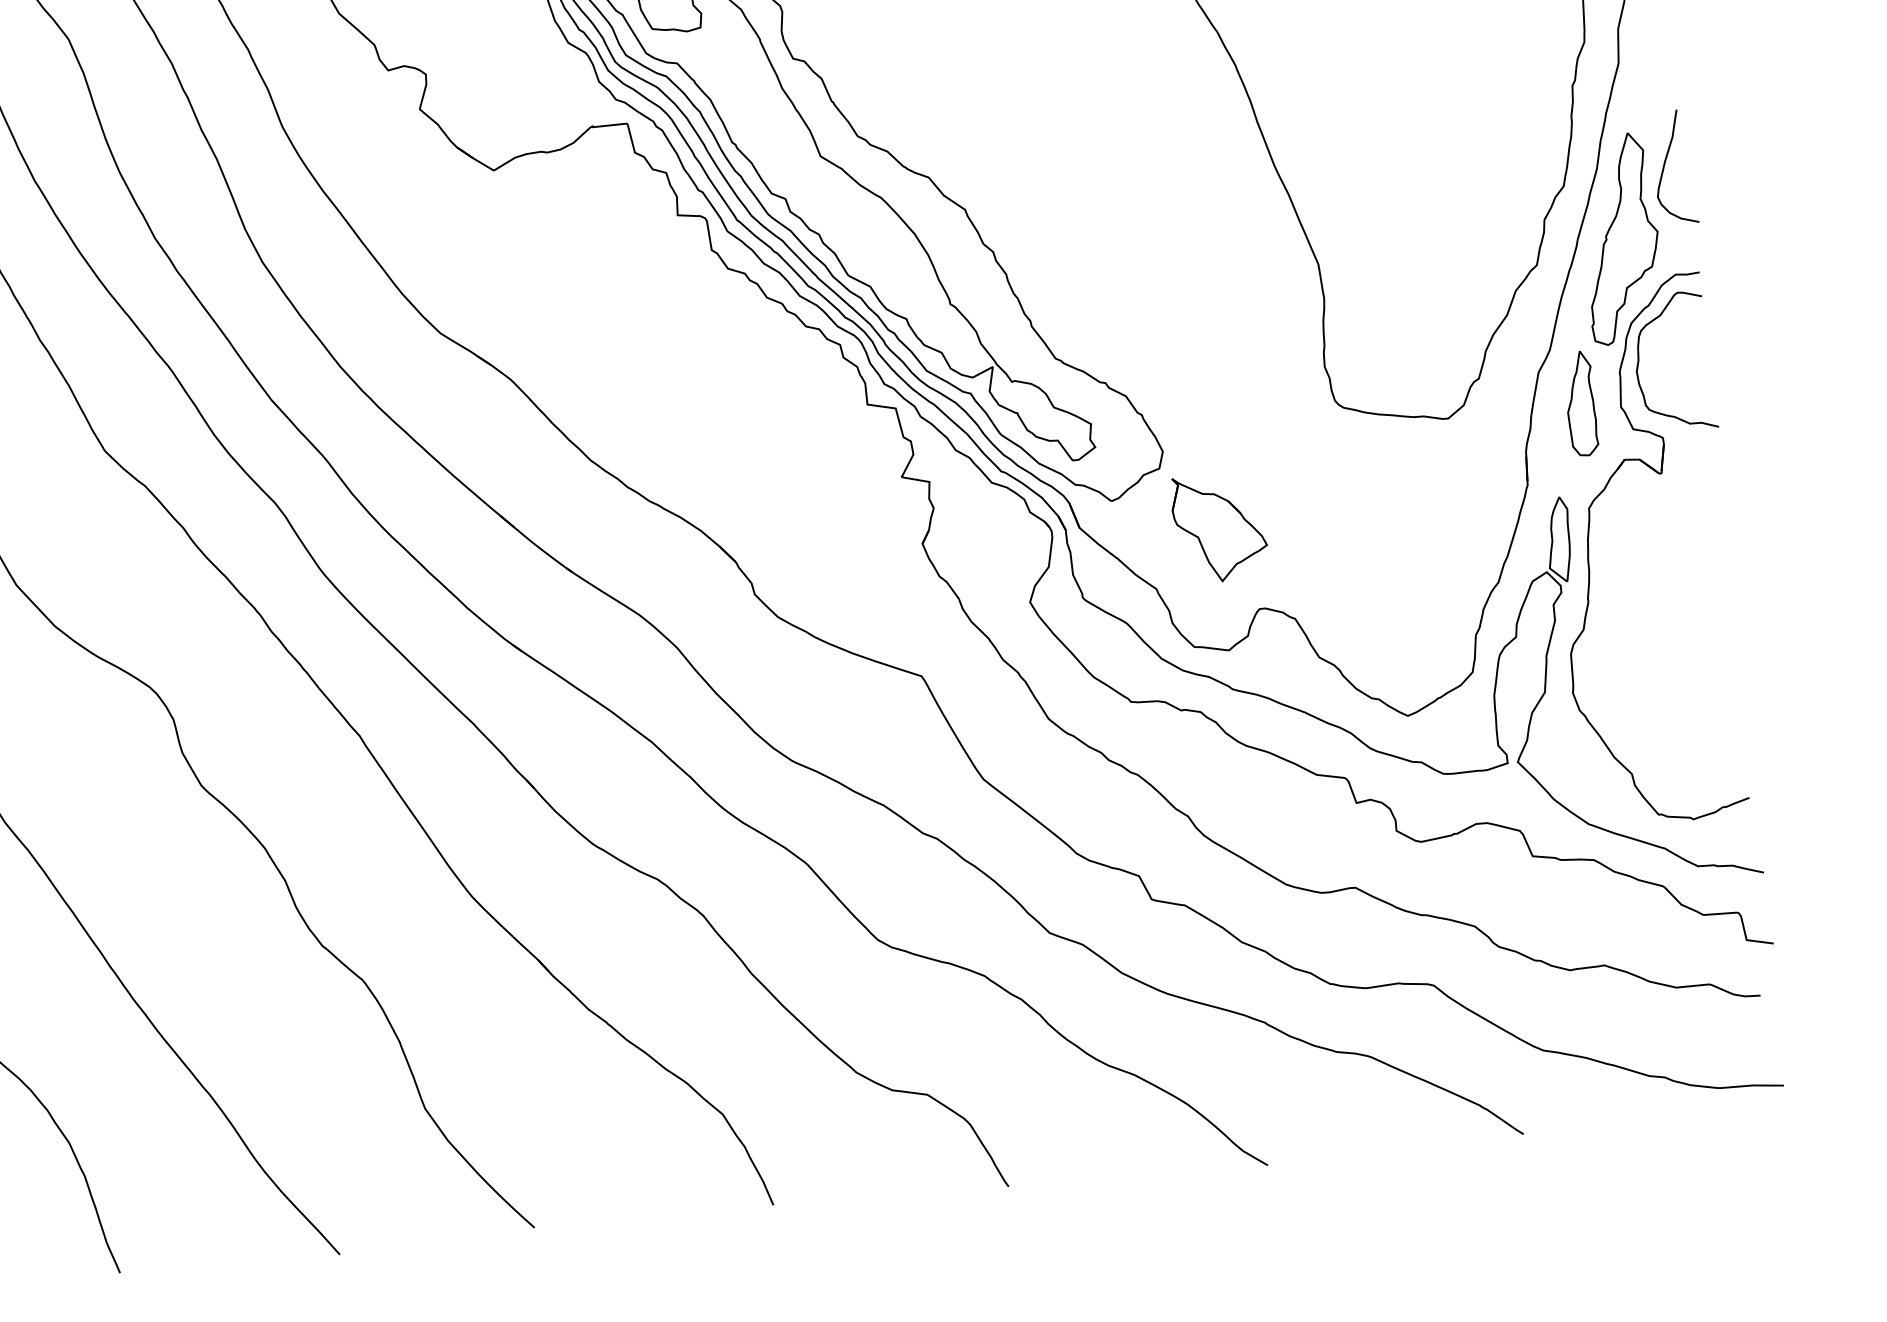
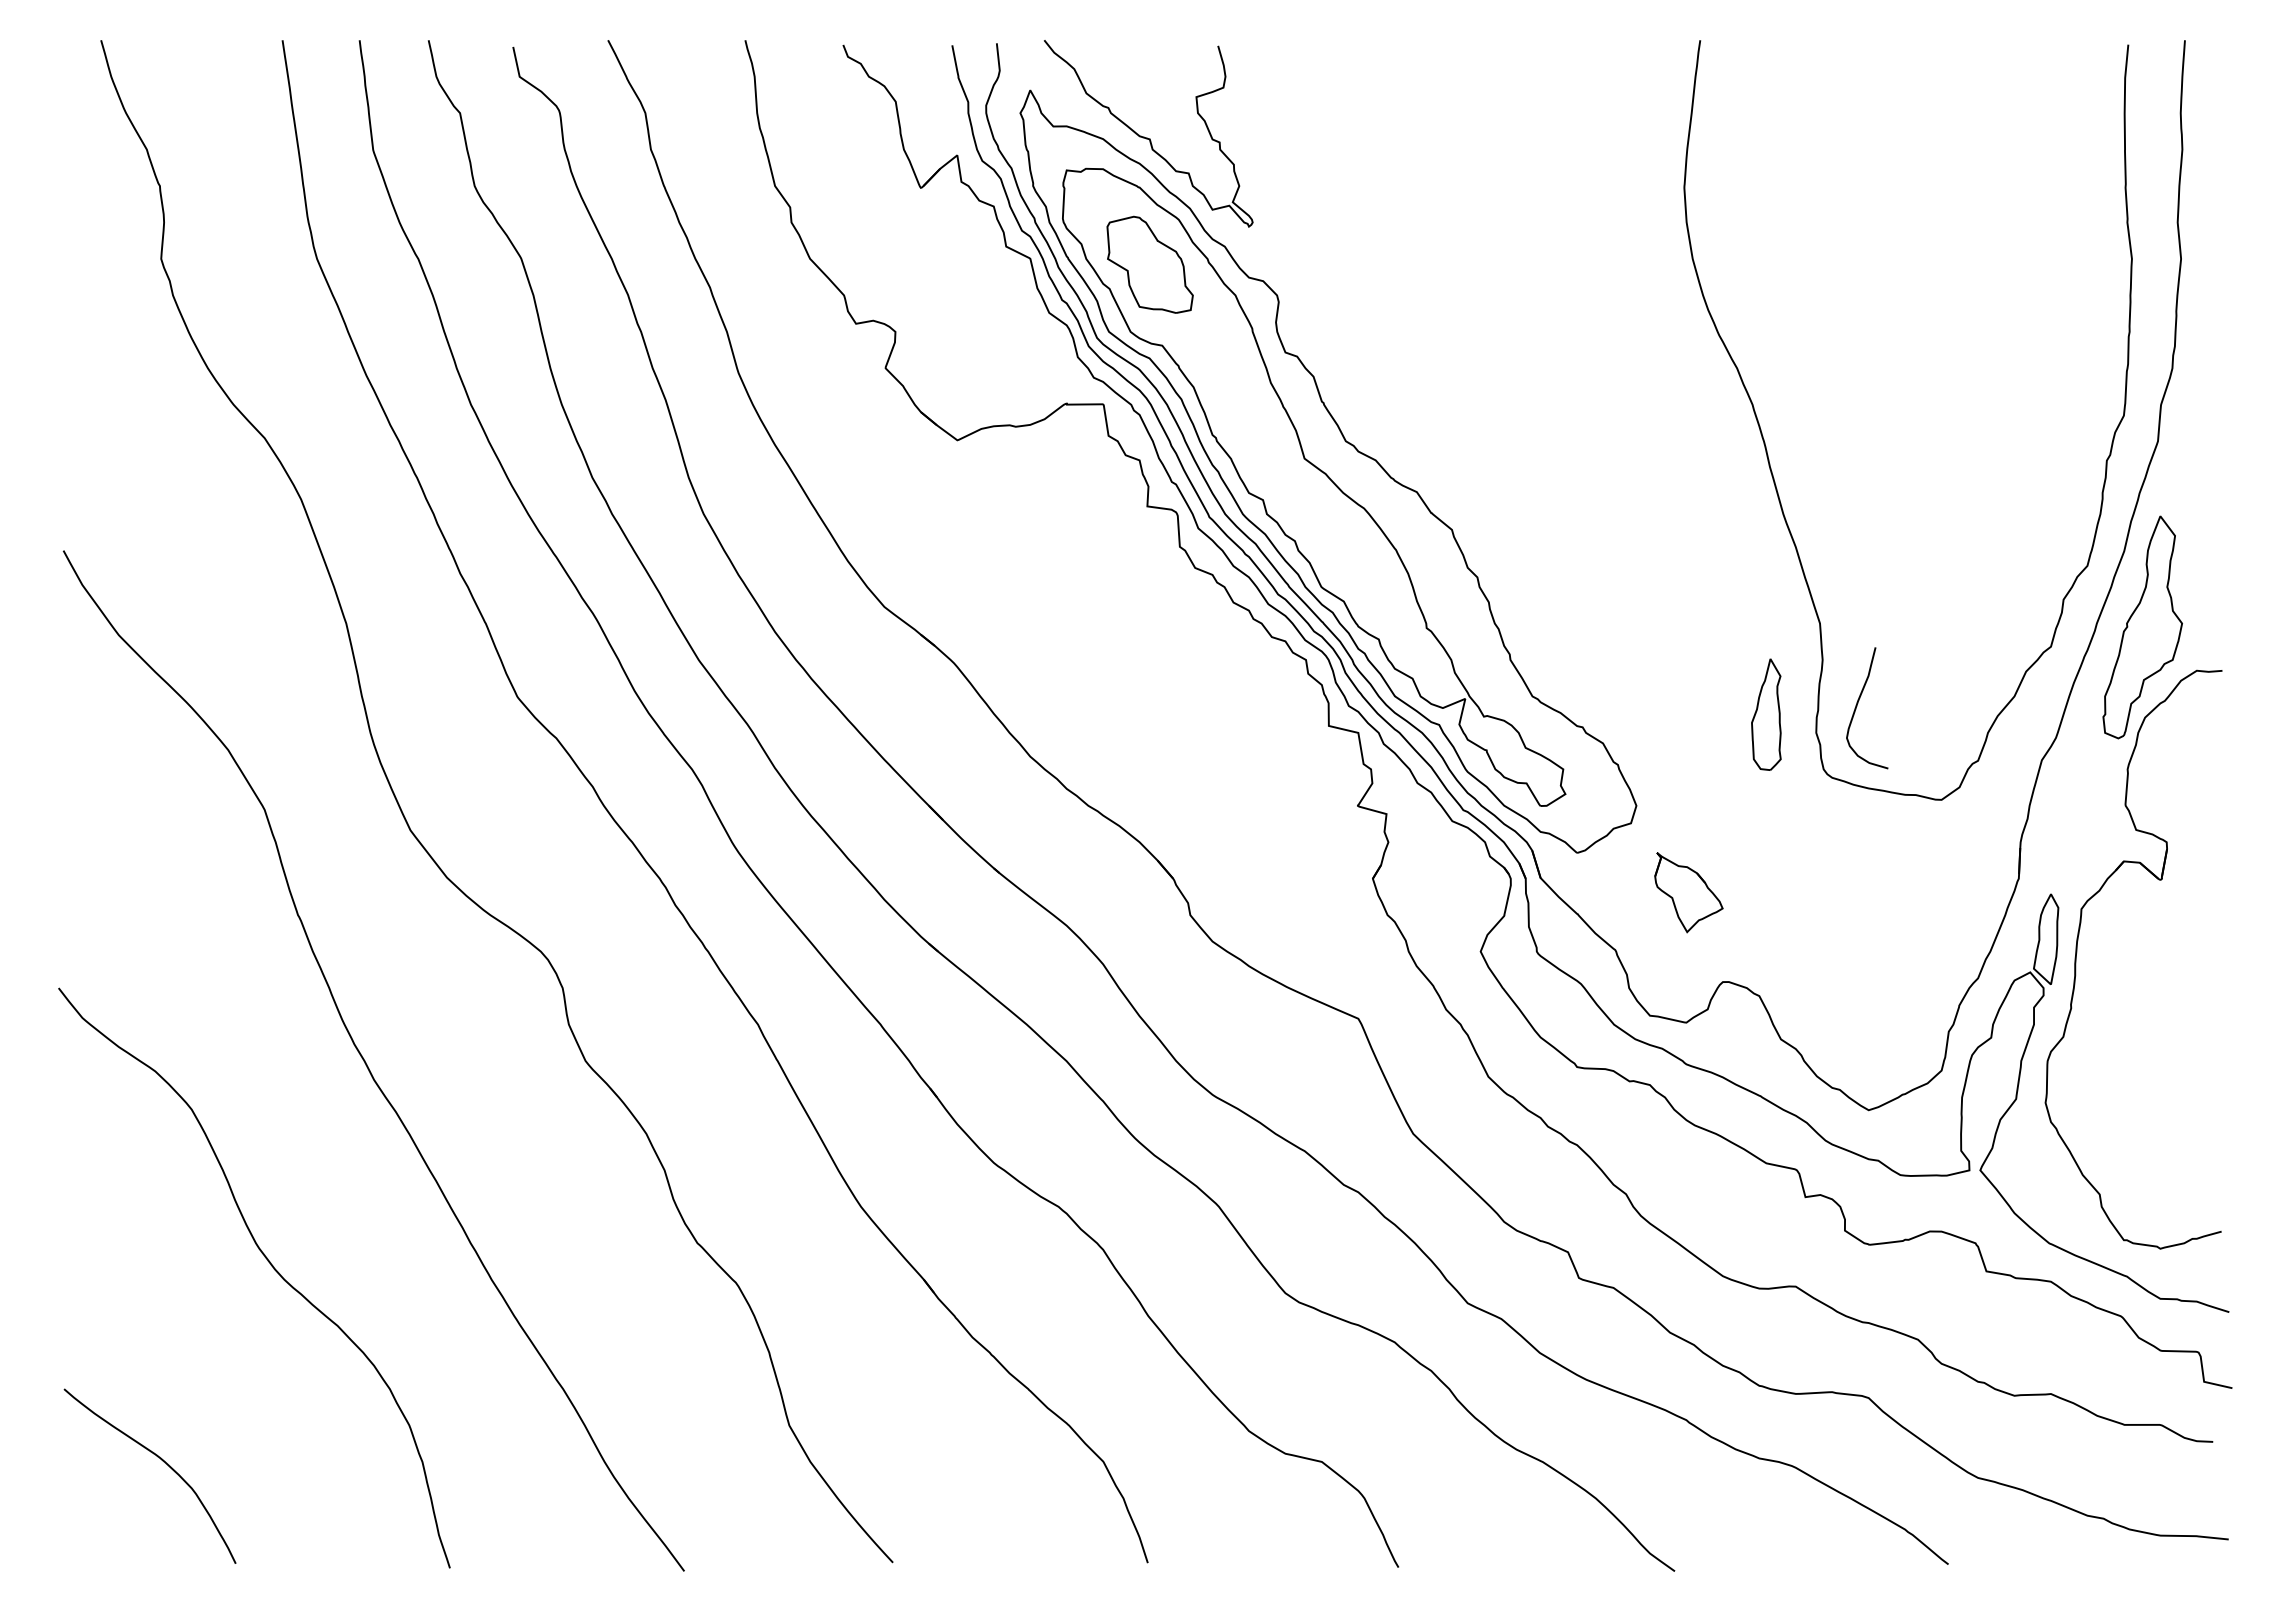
curve: (1664, 166) -> (1857, 706), moved
curve: (1639, 362) -> (2149, 759), removed
part: (1580, 403) -> (1766, 714), moved
part: (1219, 528) -> (1688, 892), size x0.7

